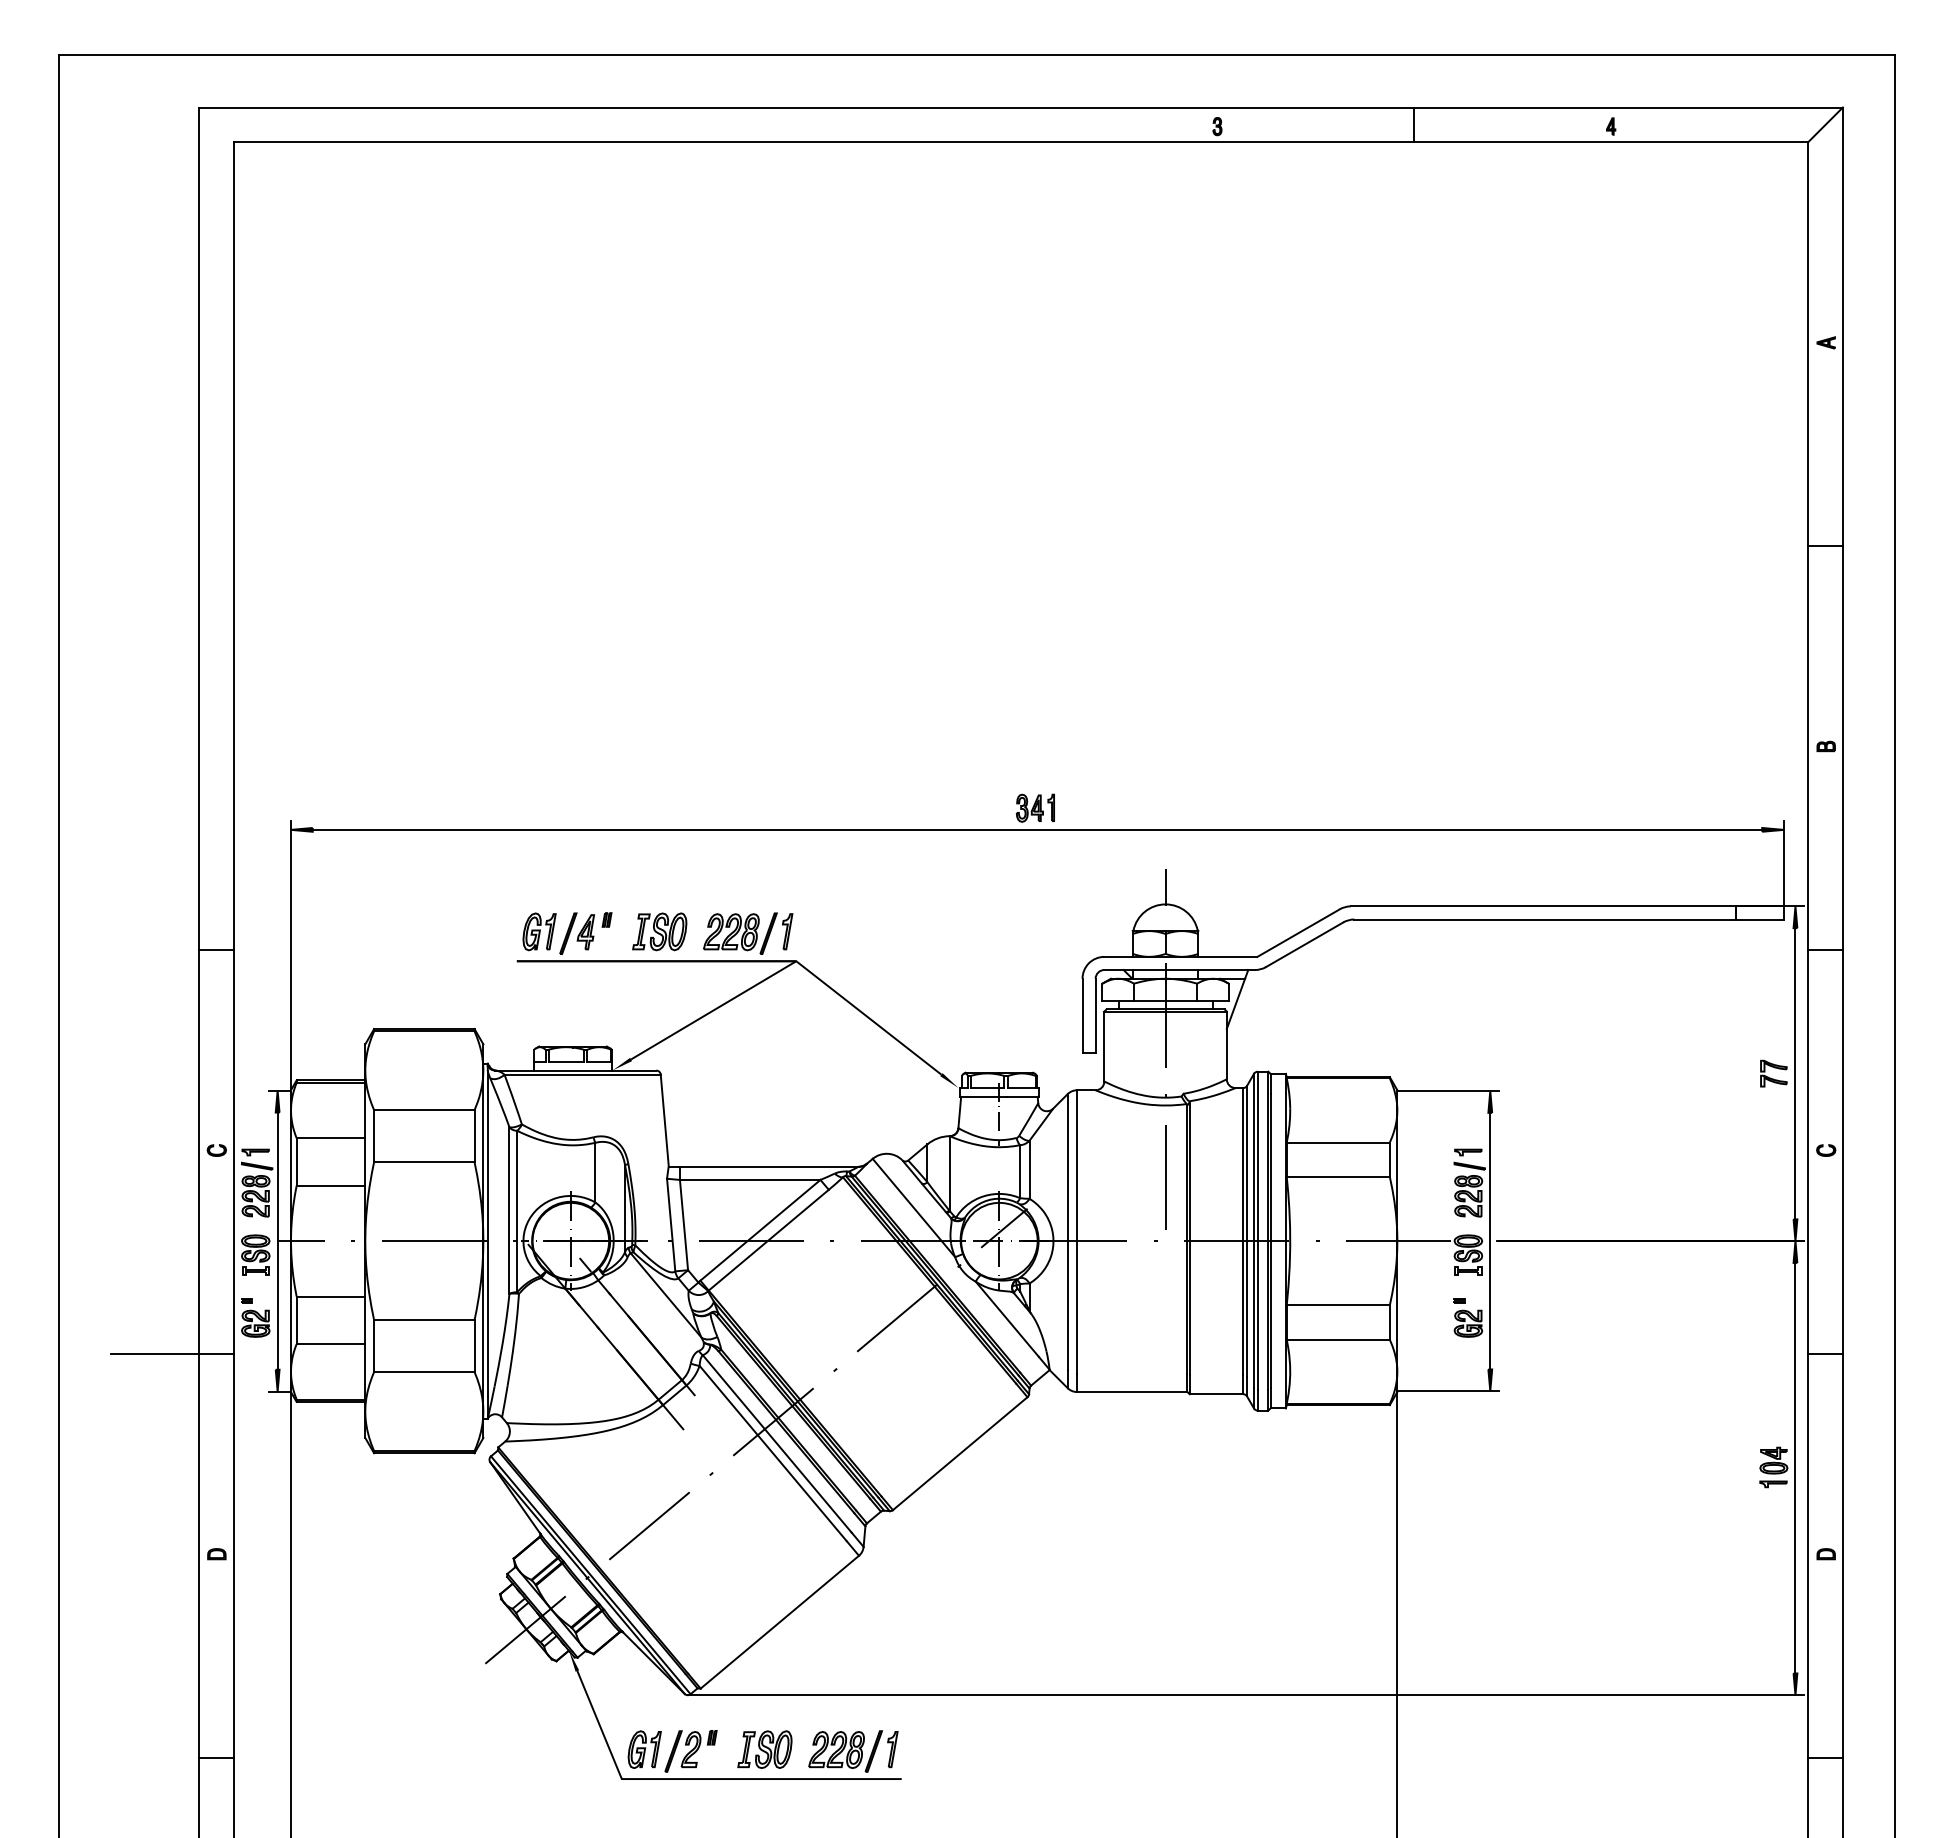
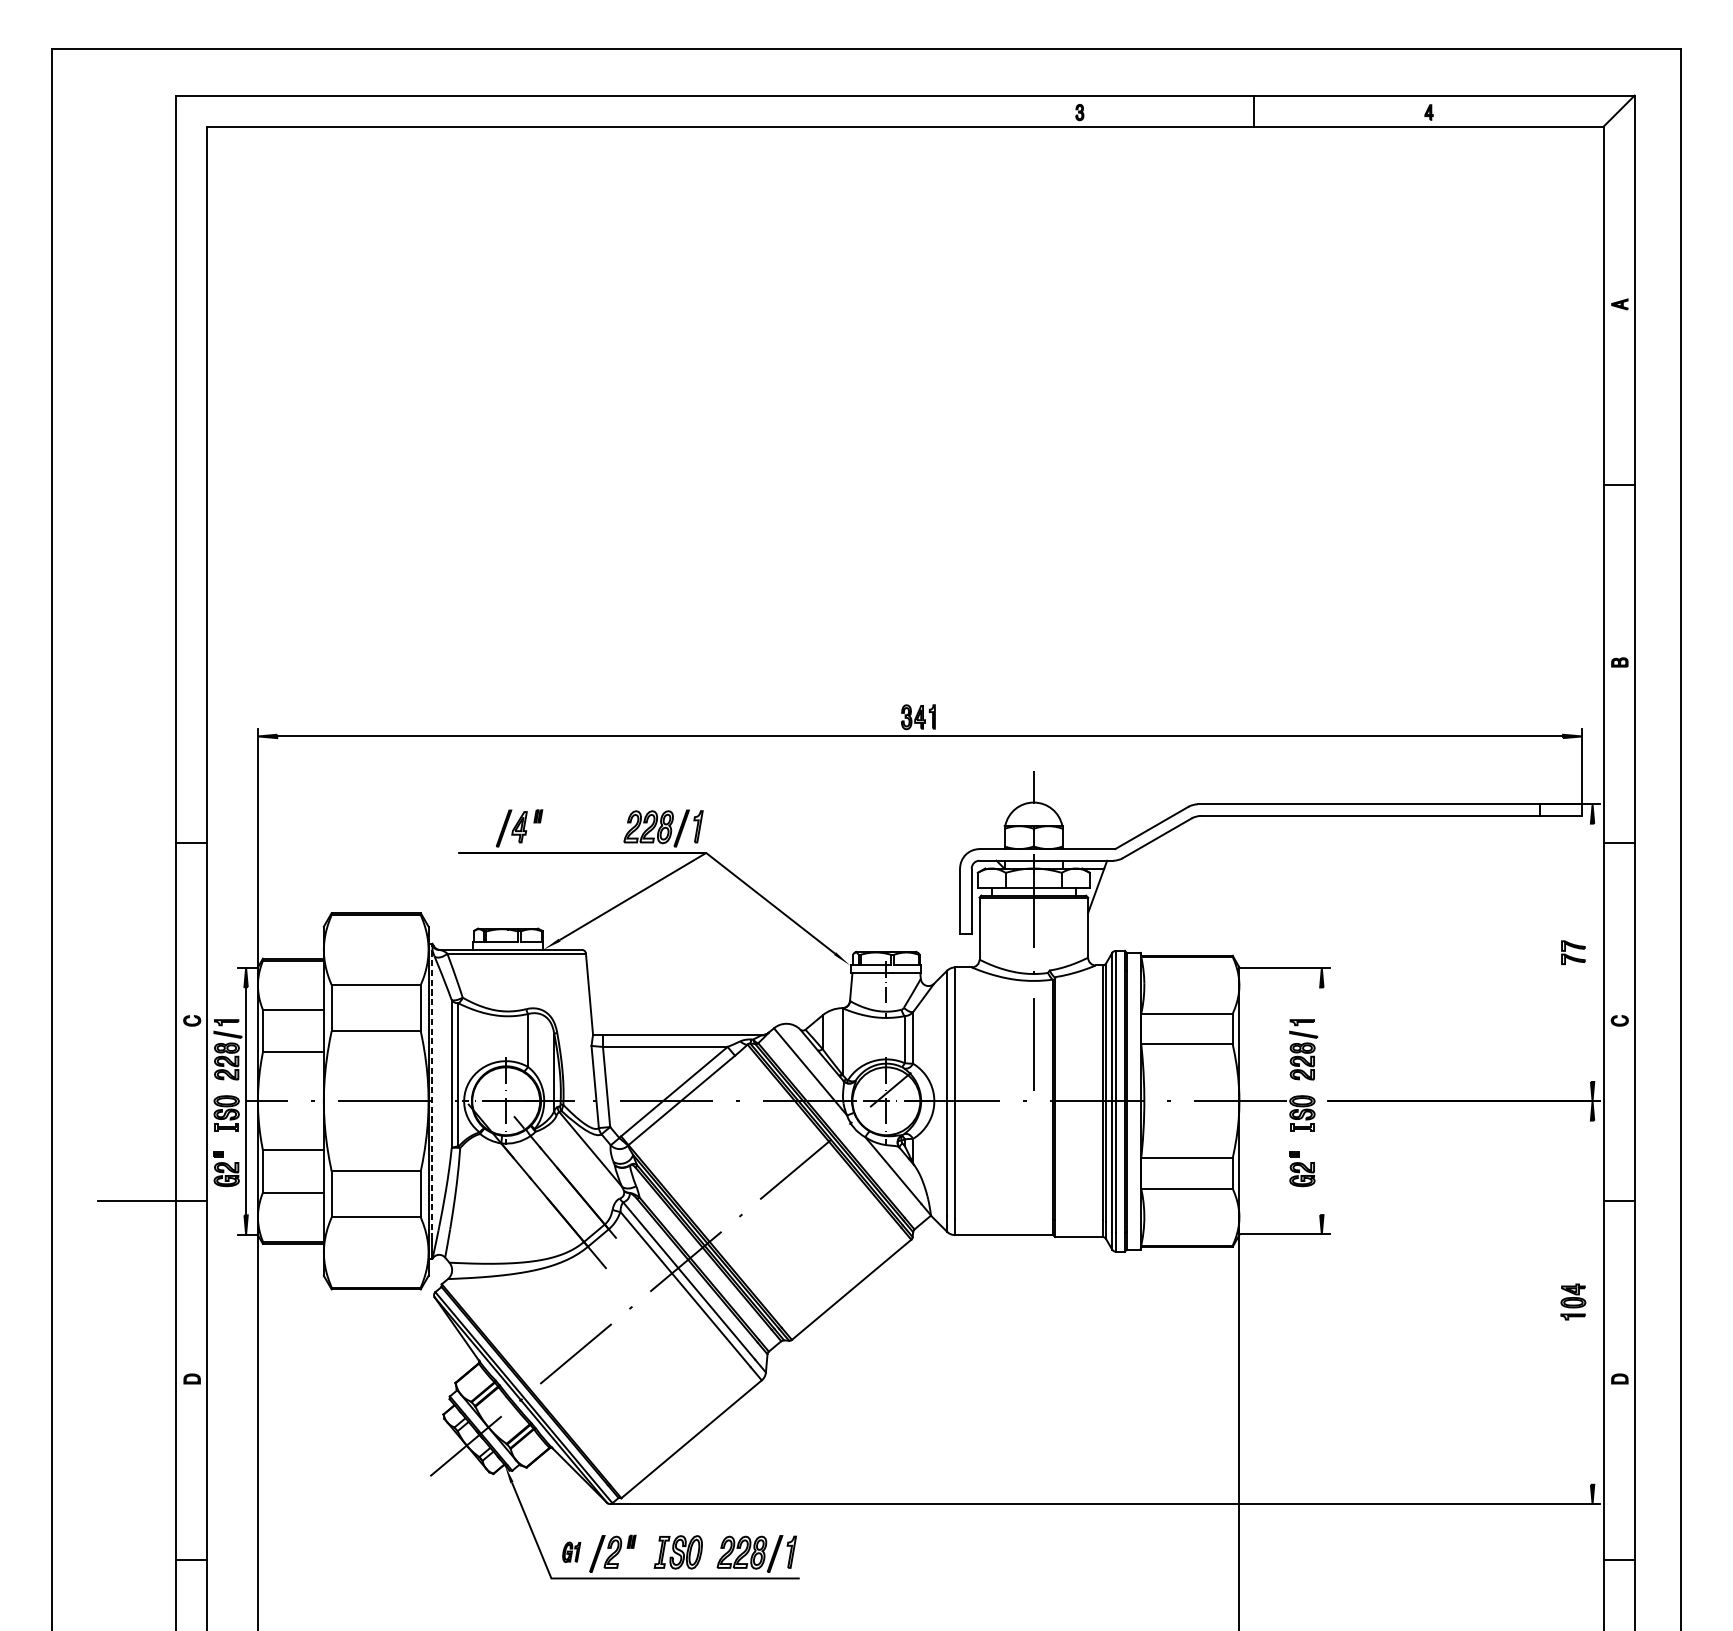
part: (539, 931) -> (478, 826), removed
part: (659, 931) -> (584, 826), removed
line: (1795, 1073) -> (1592, 952), removed
line: (487, 1234) -> (432, 1095), solid -> dashed
line: (1490, 1240) -> (1322, 1100), removed
line: (1795, 1467) -> (1592, 1302), removed
part: (644, 1749) -> (571, 1552), size x0.6

